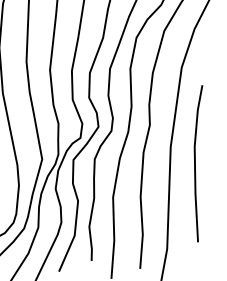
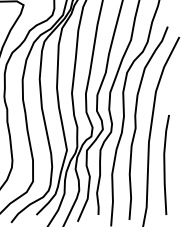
line: (196, 162) -> (165, 164), moved

